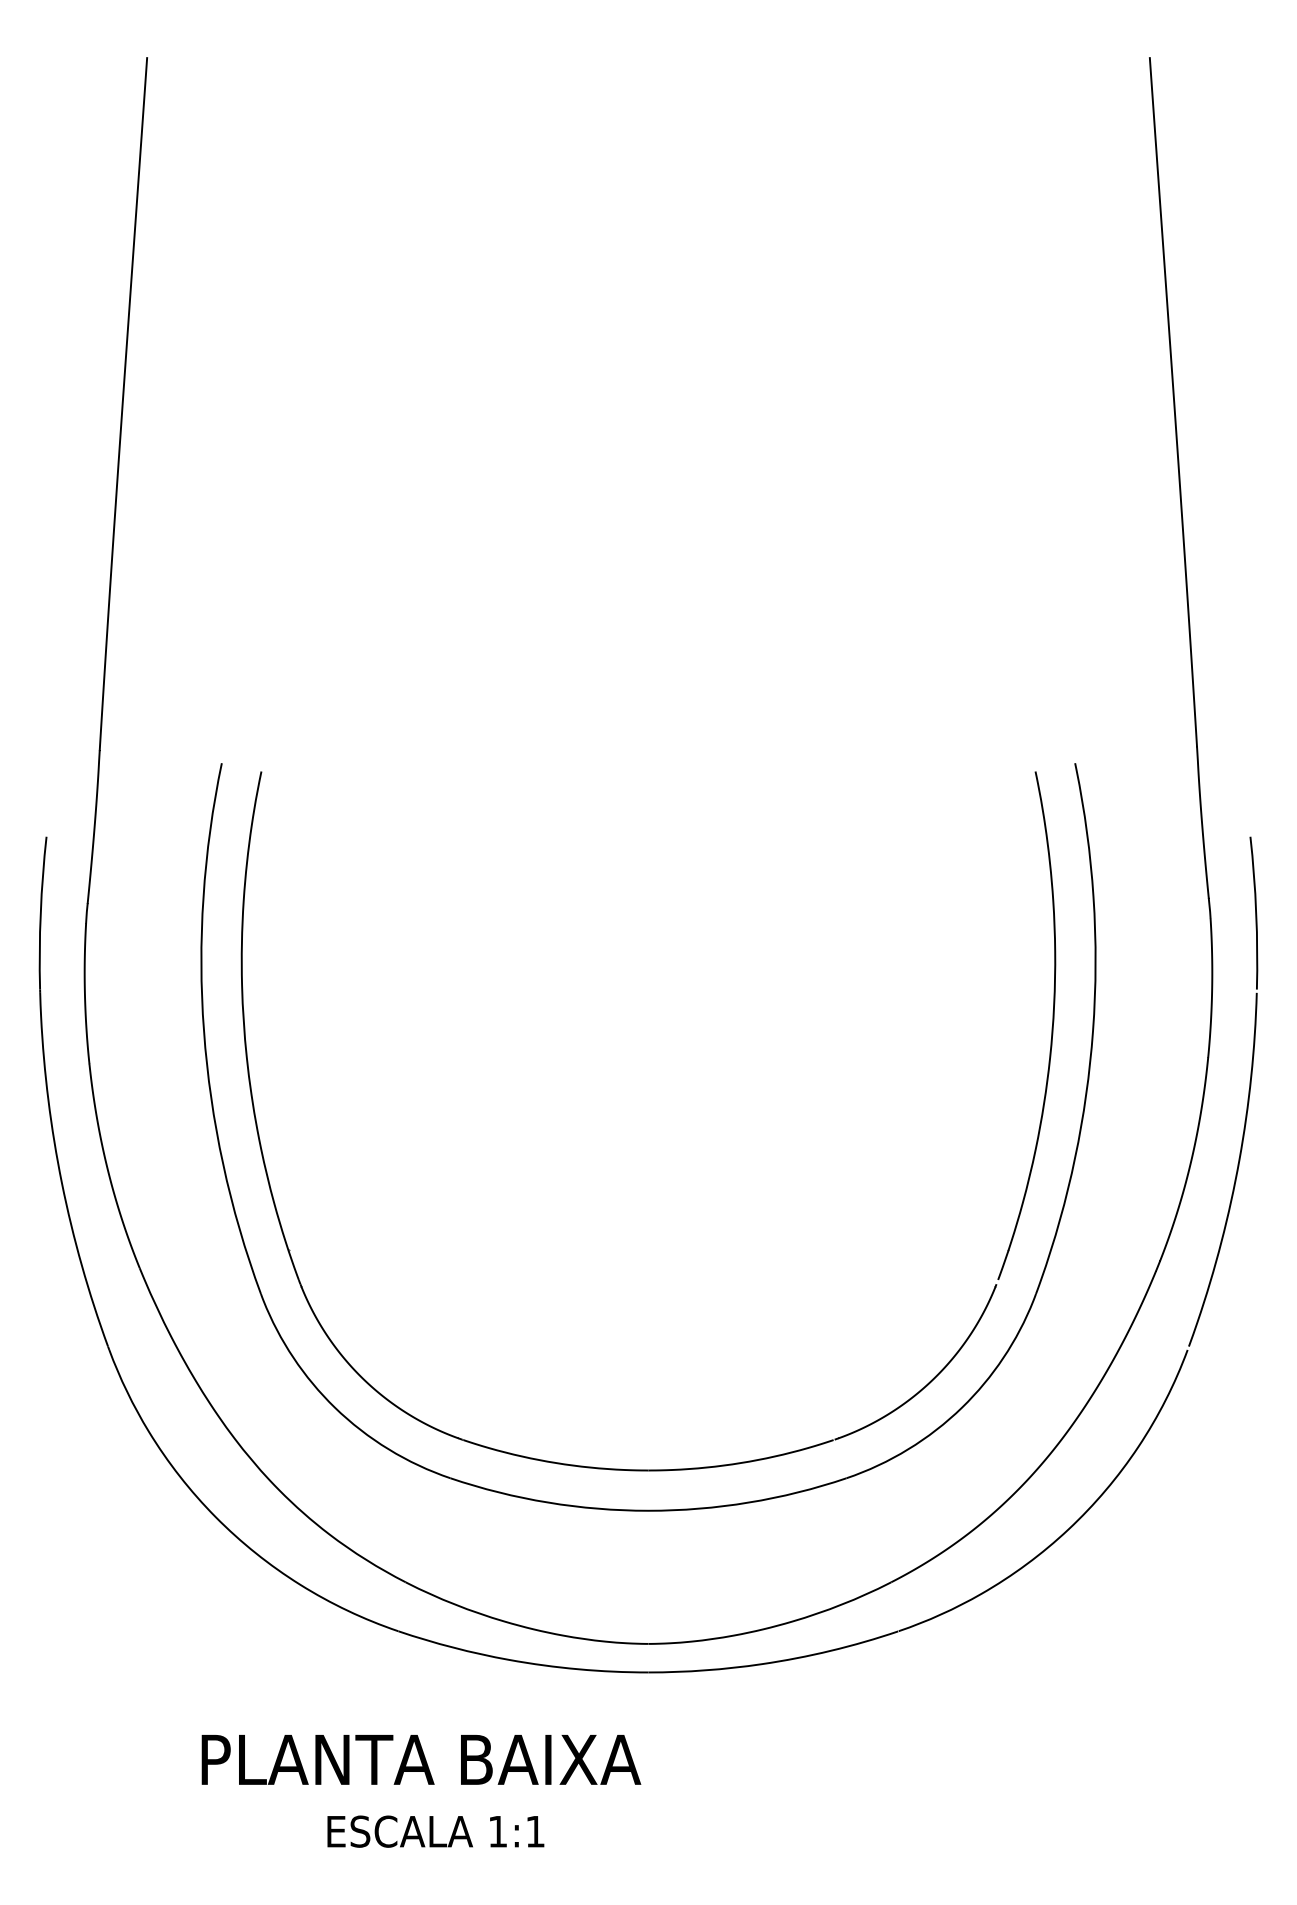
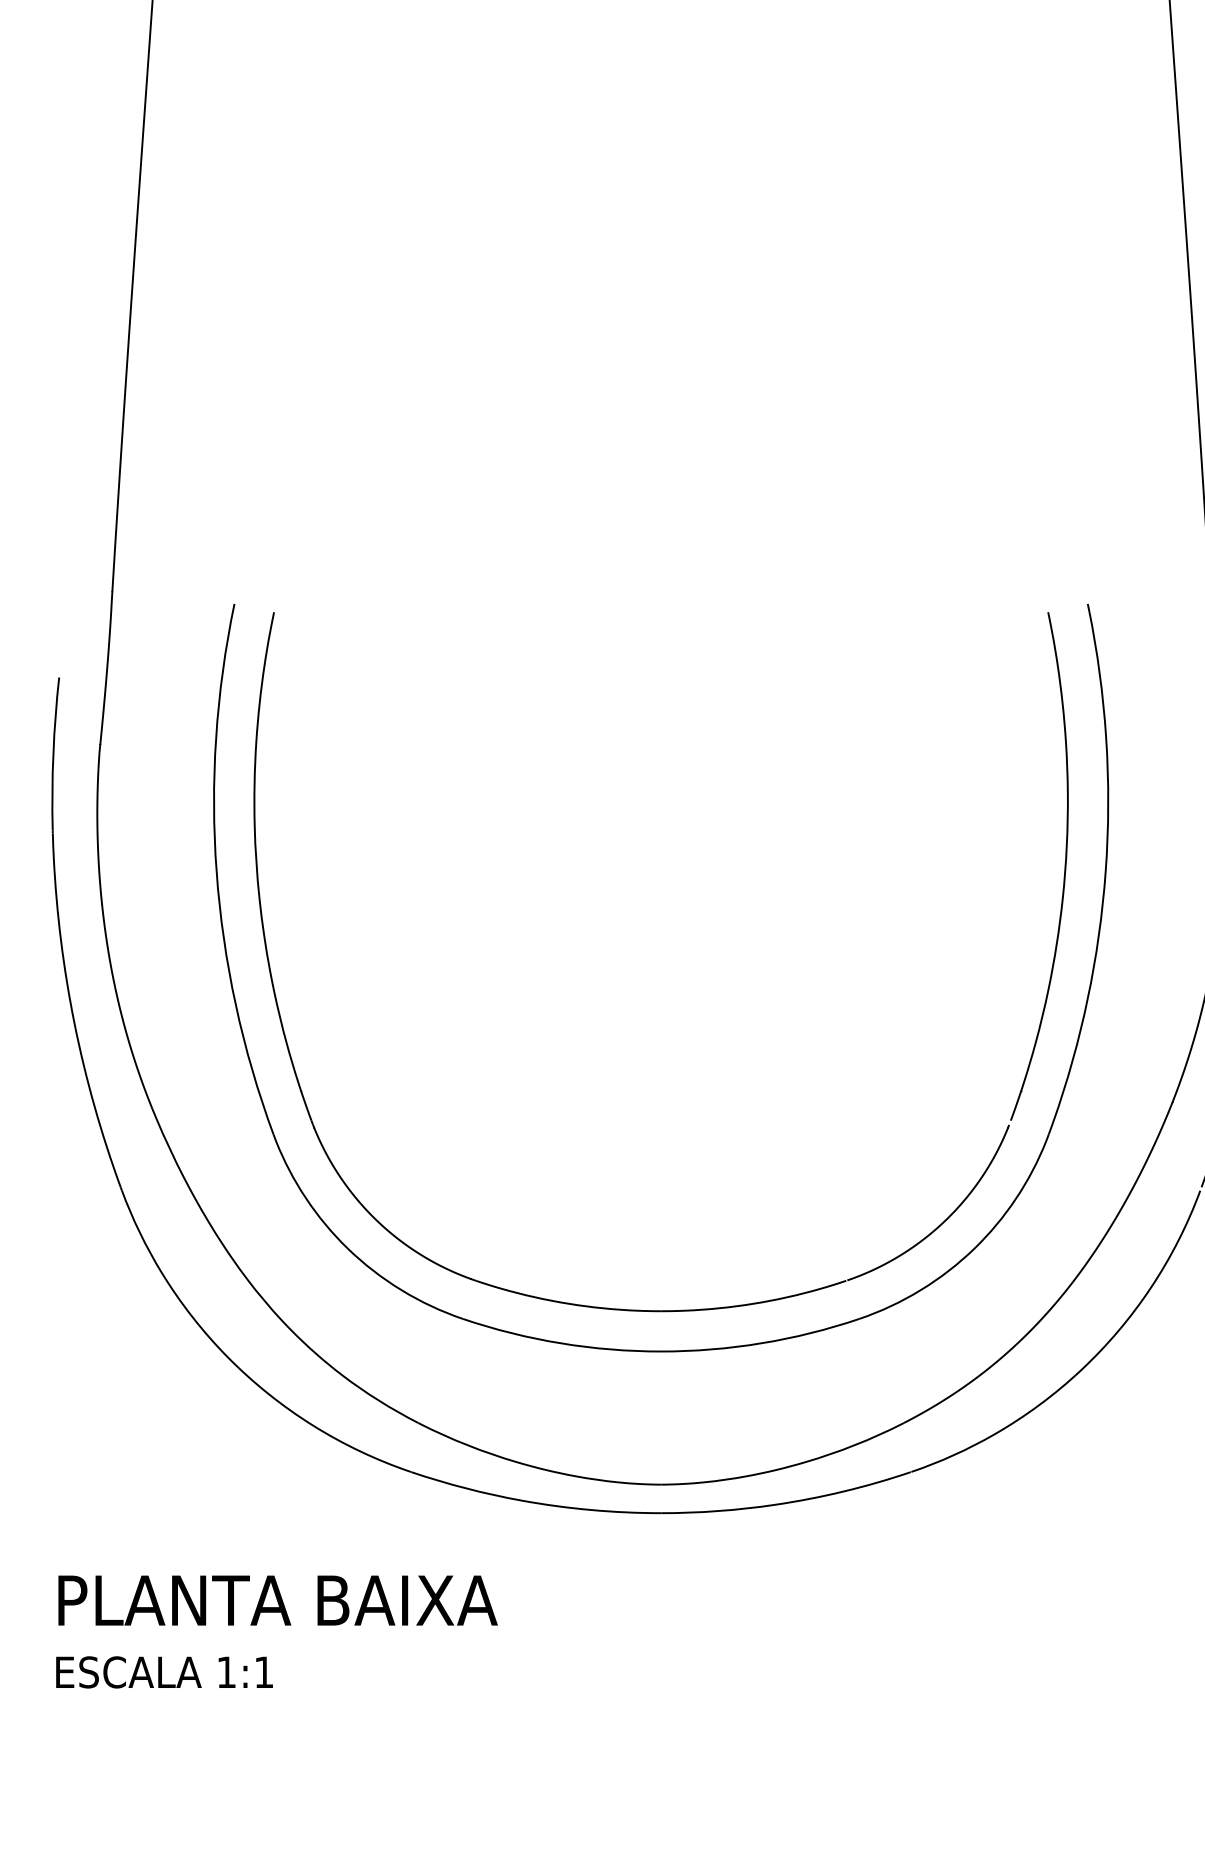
text: (421, 1759) -> (278, 1600), moved
text: (435, 1831) -> (164, 1672), moved

